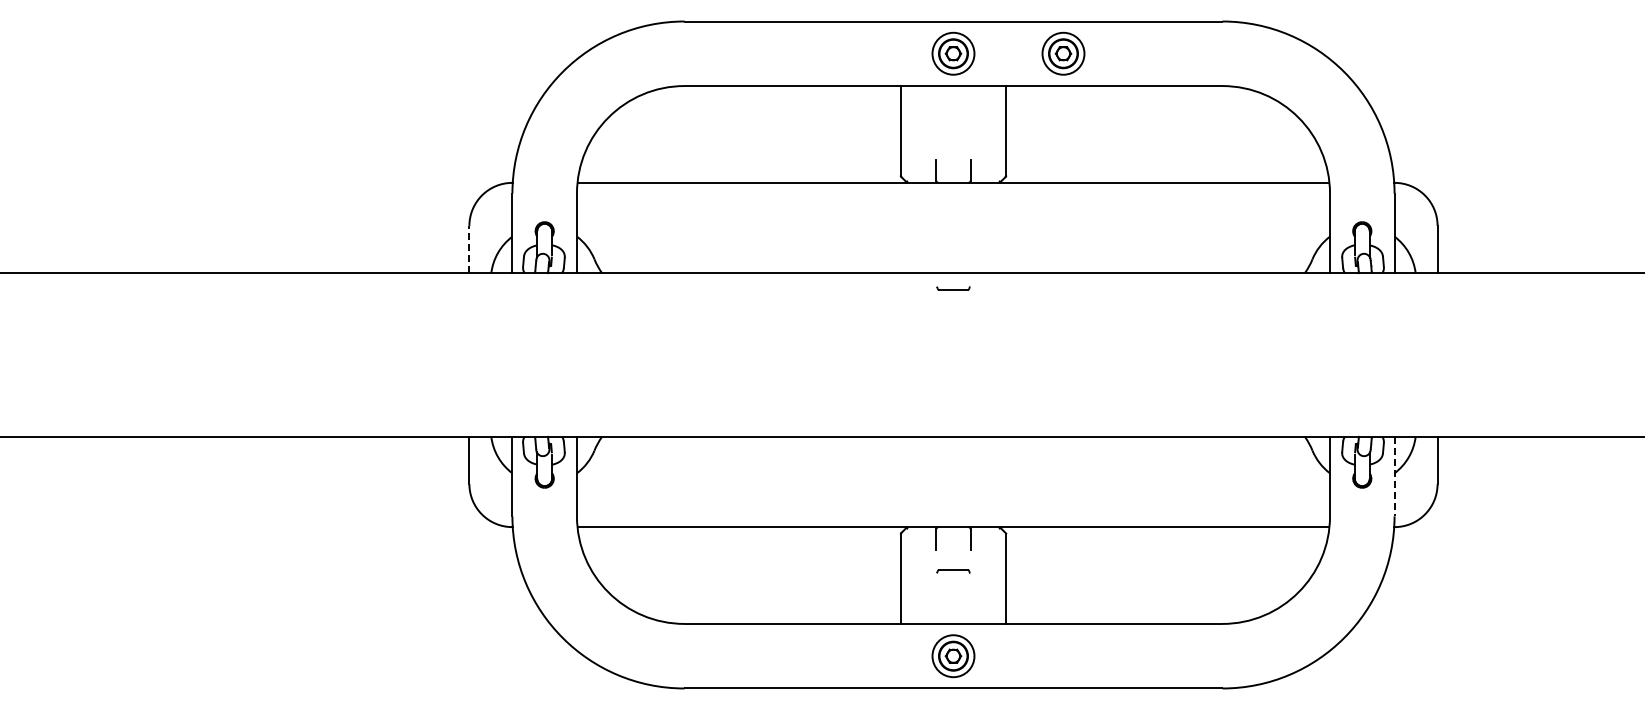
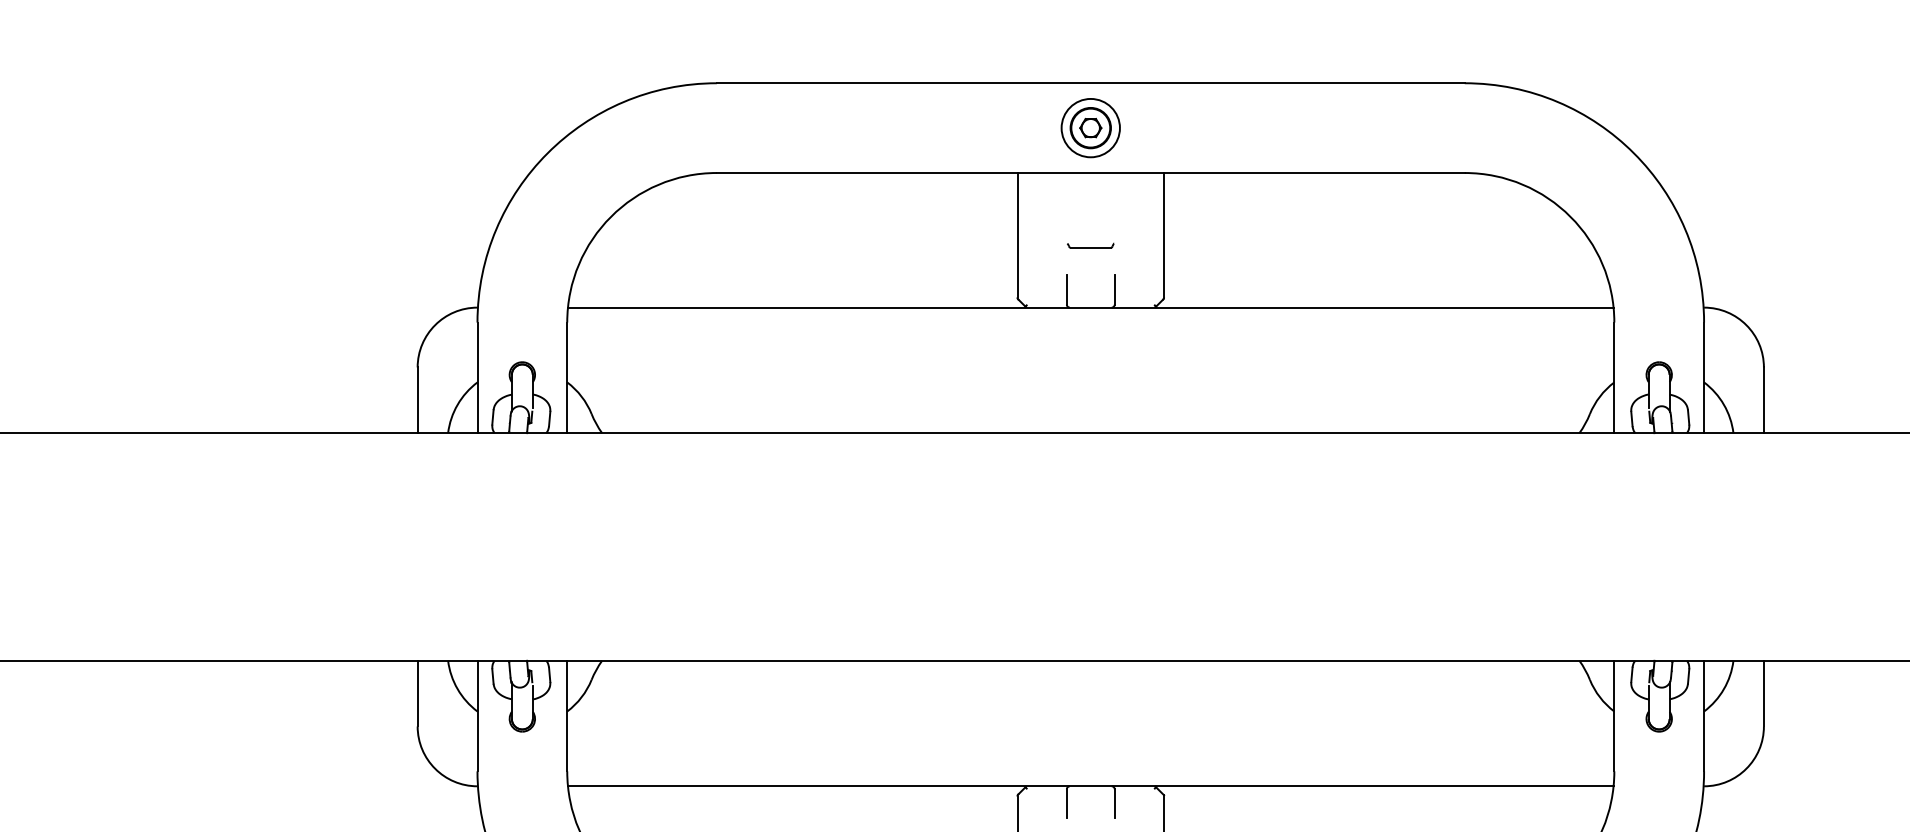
part: (1063, 53) -> (1243, 127), removed
line: (469, 249) -> (417, 400), dashed -> solid
part: (953, 288) -> (1090, 245), moved
line: (1394, 476) -> (1704, 715), dashed -> solid

